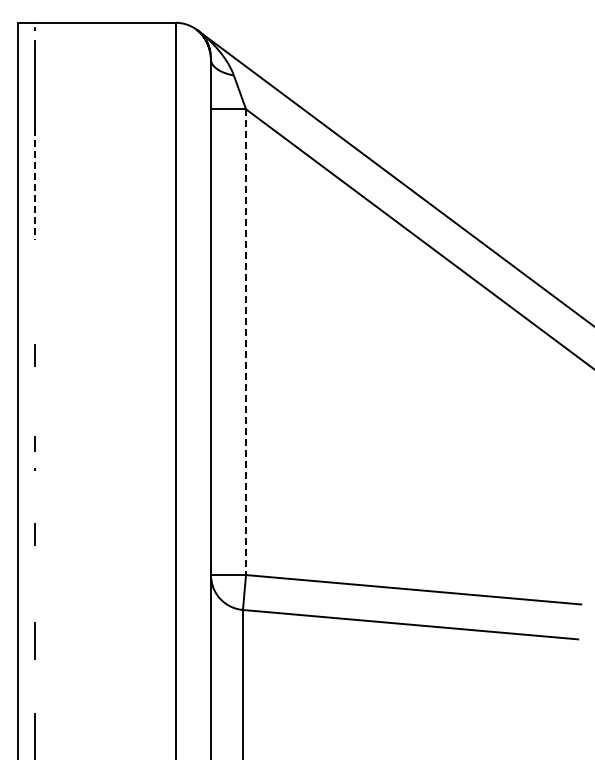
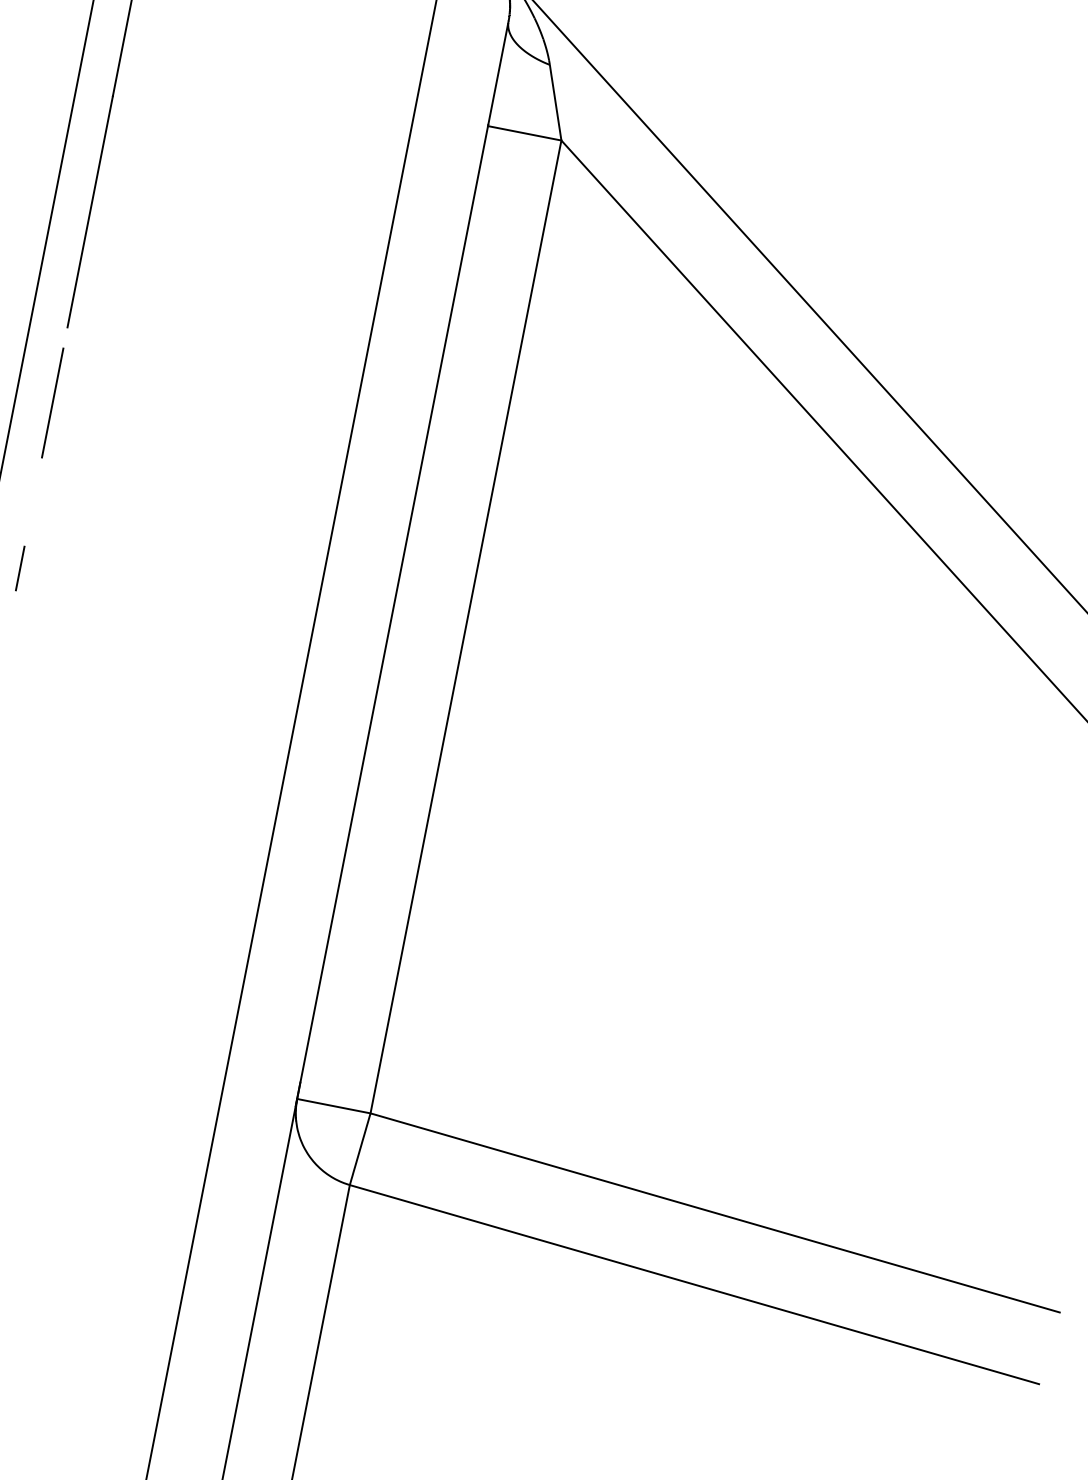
line: (35, 185) -> (90, 213), dashed -> solid
line: (35, 276) -> (53, 403), added
line: (246, 342) -> (466, 627), dashed -> solid

